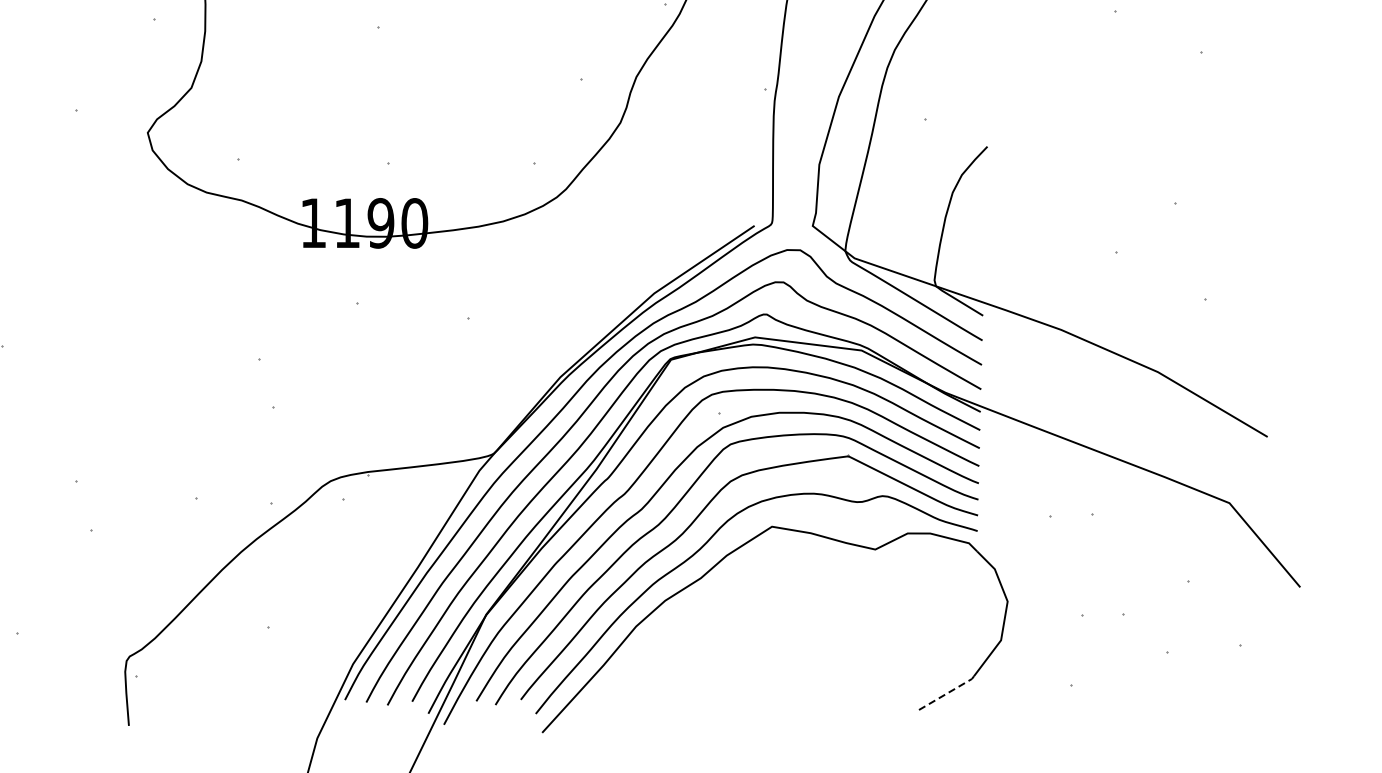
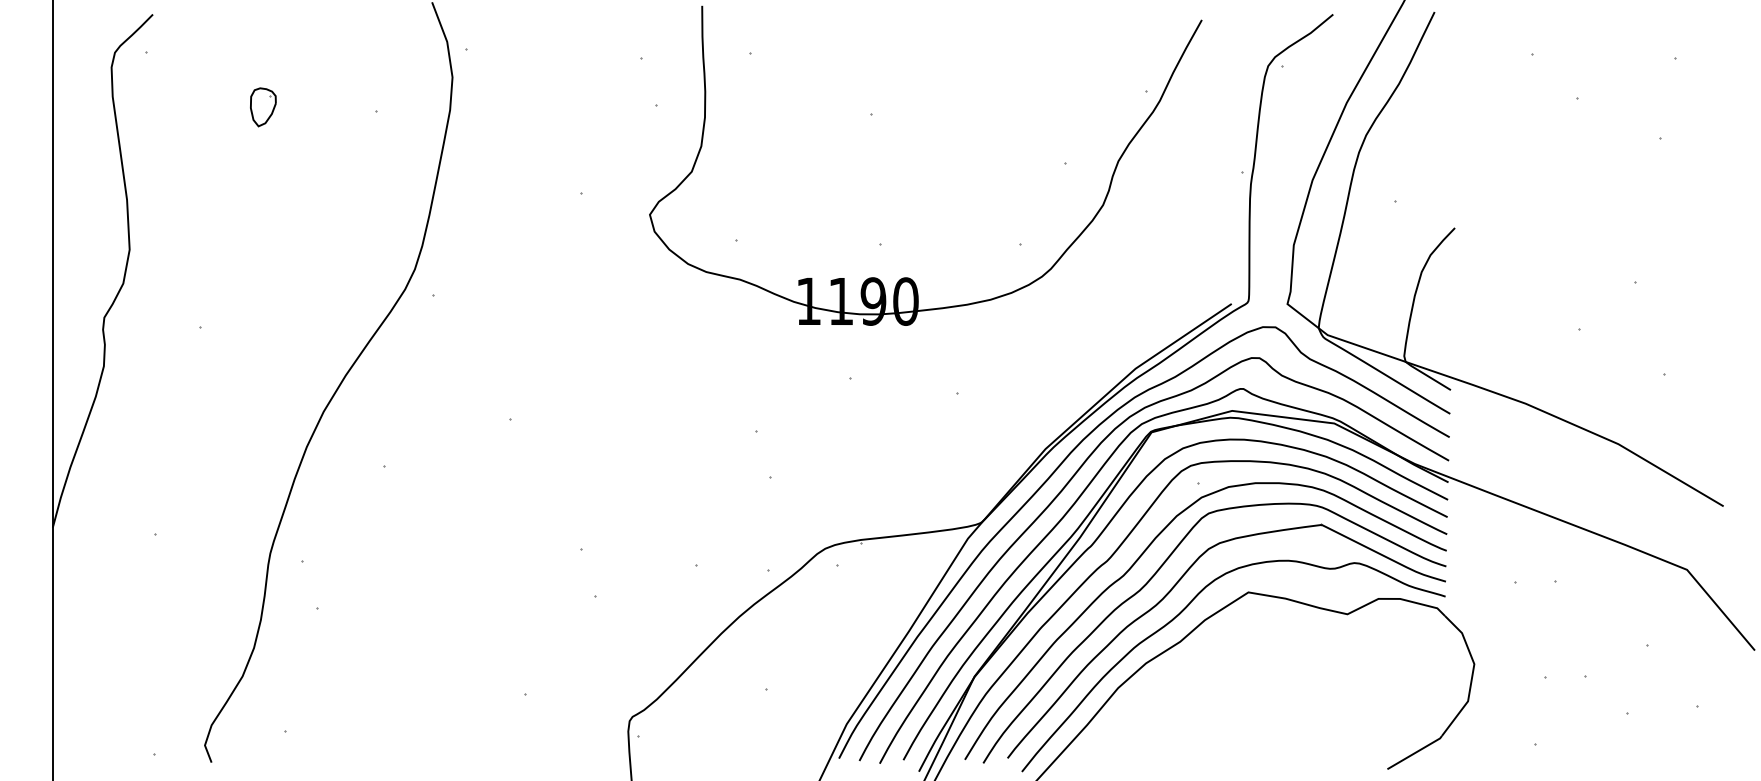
line: (946, 693) -> (1415, 752), dashed -> solid

